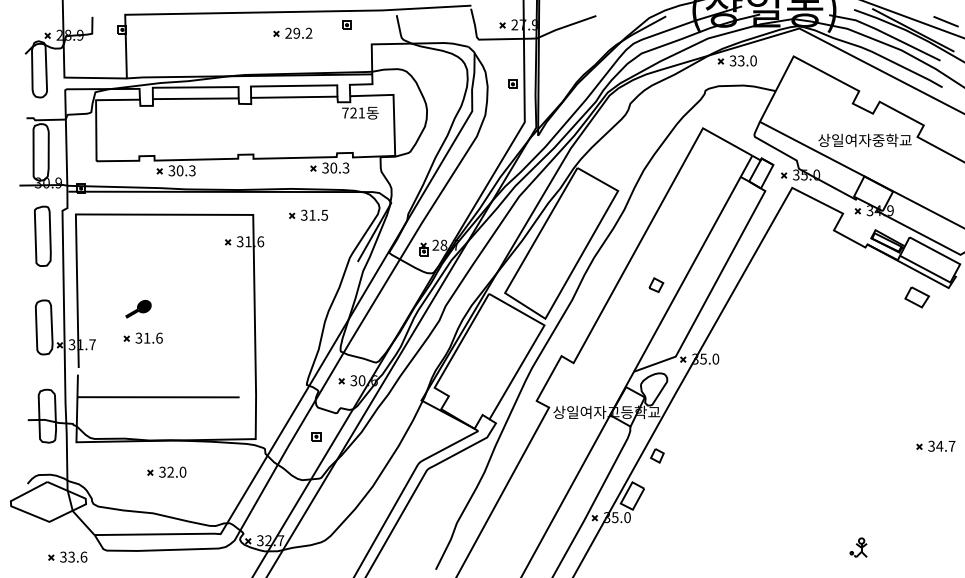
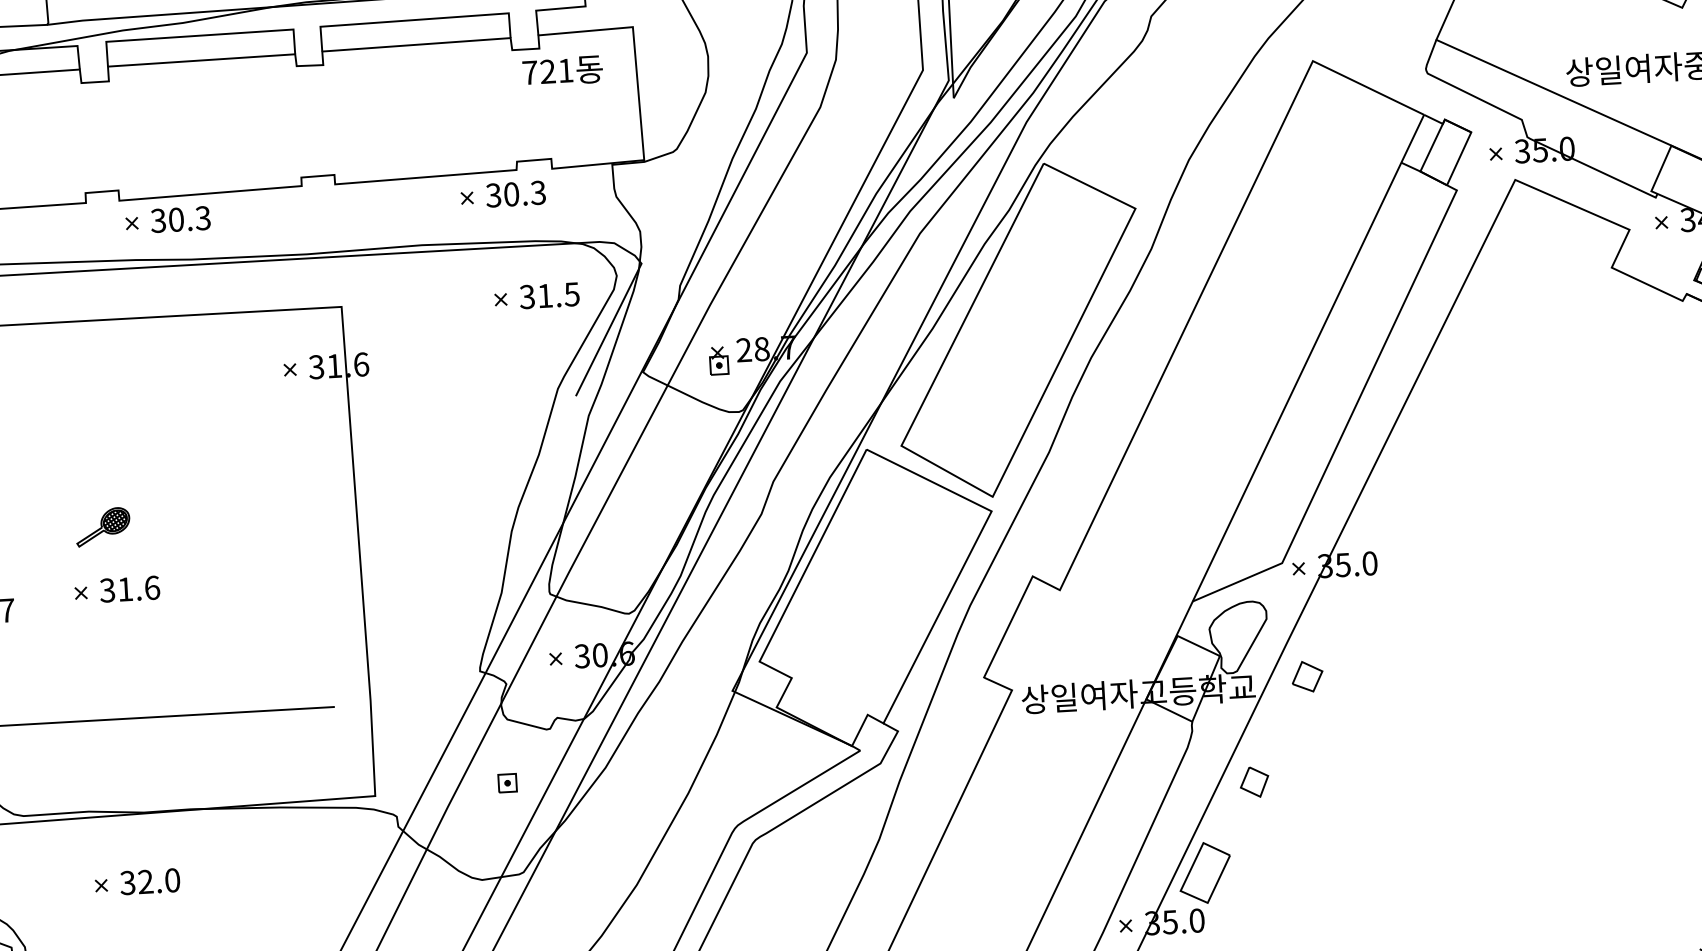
part: (308, 214) -> (536, 294), moved
part: (656, 284) -> (1307, 675), moved
part: (166, 471) -> (136, 880), moved

